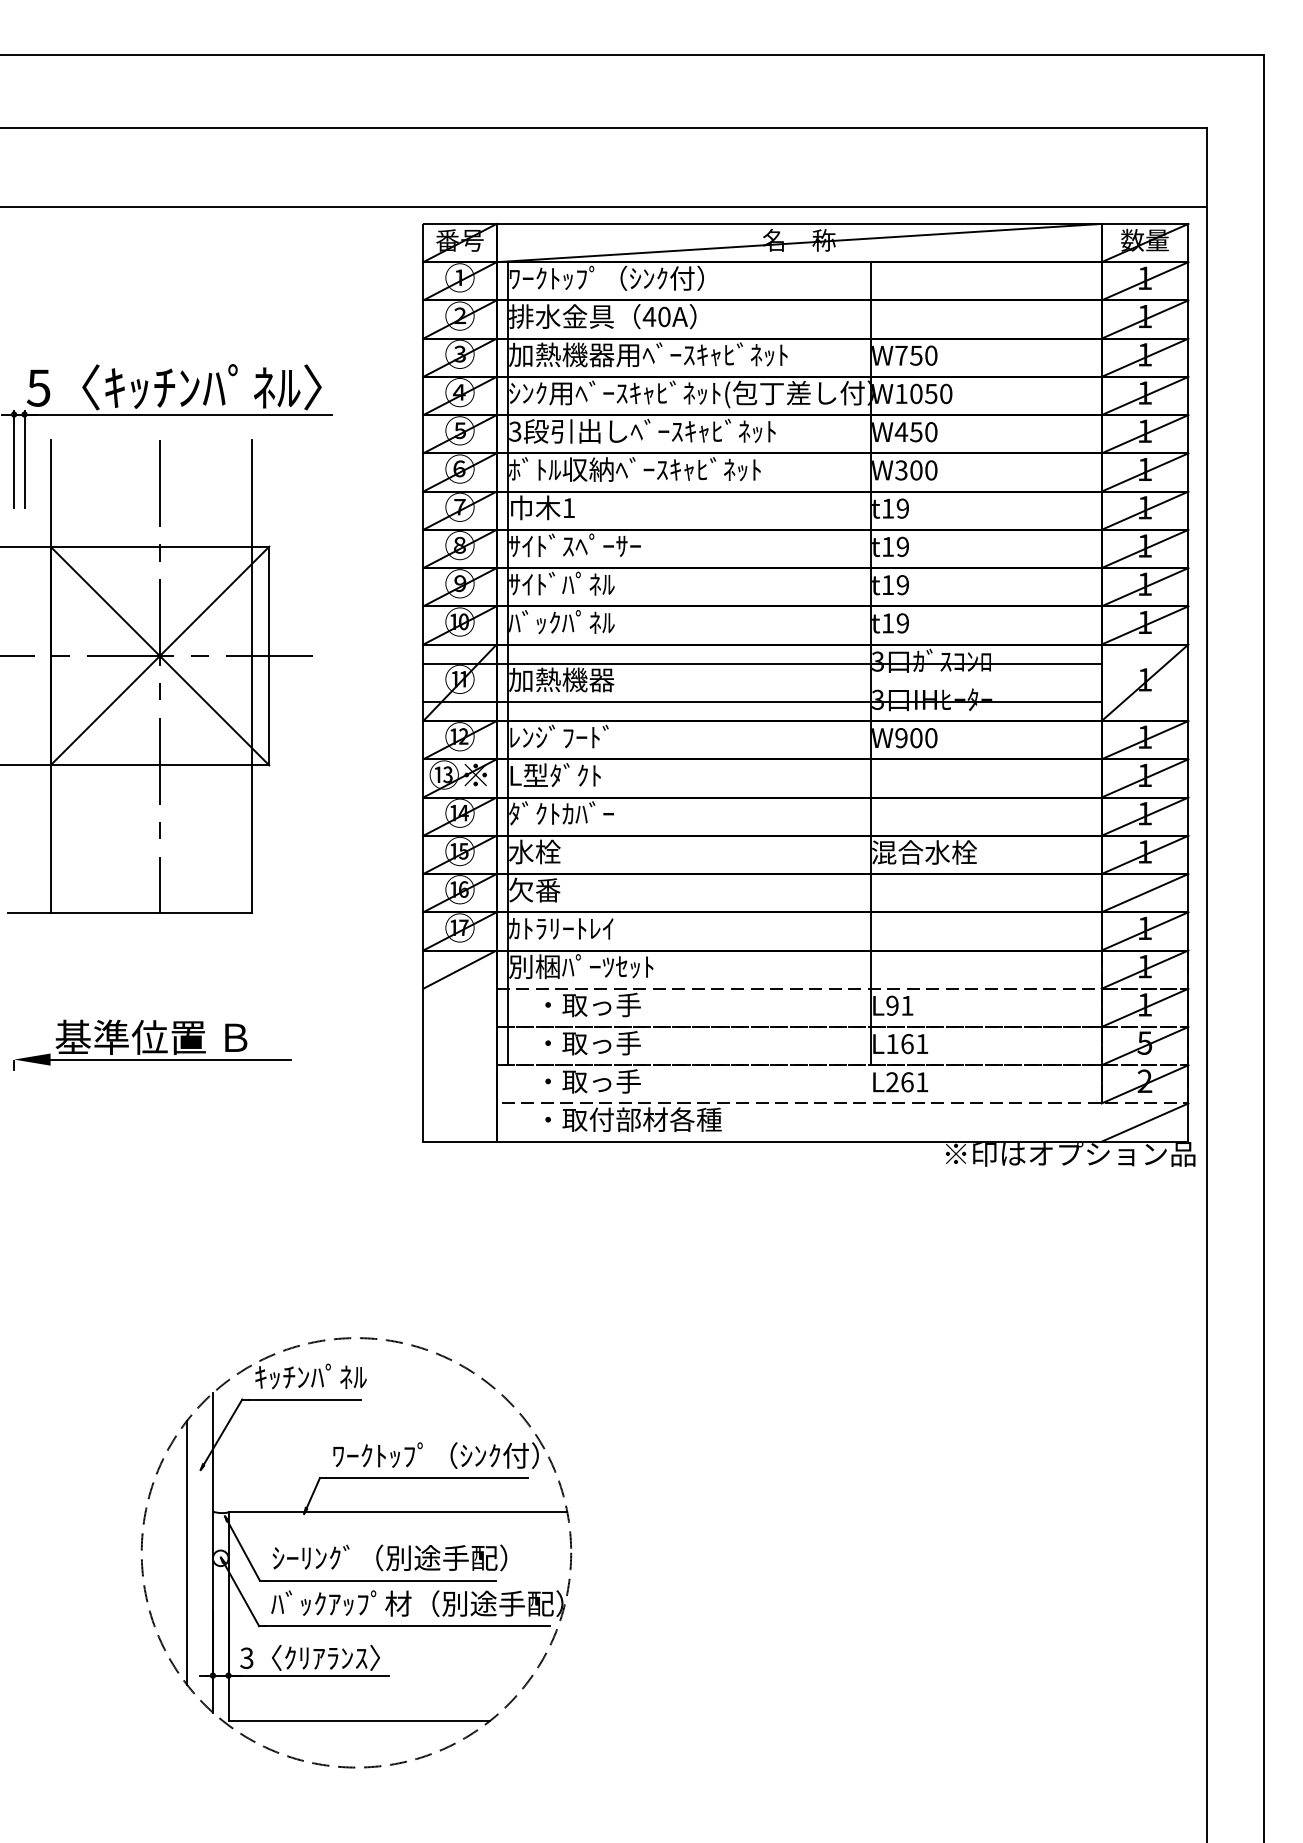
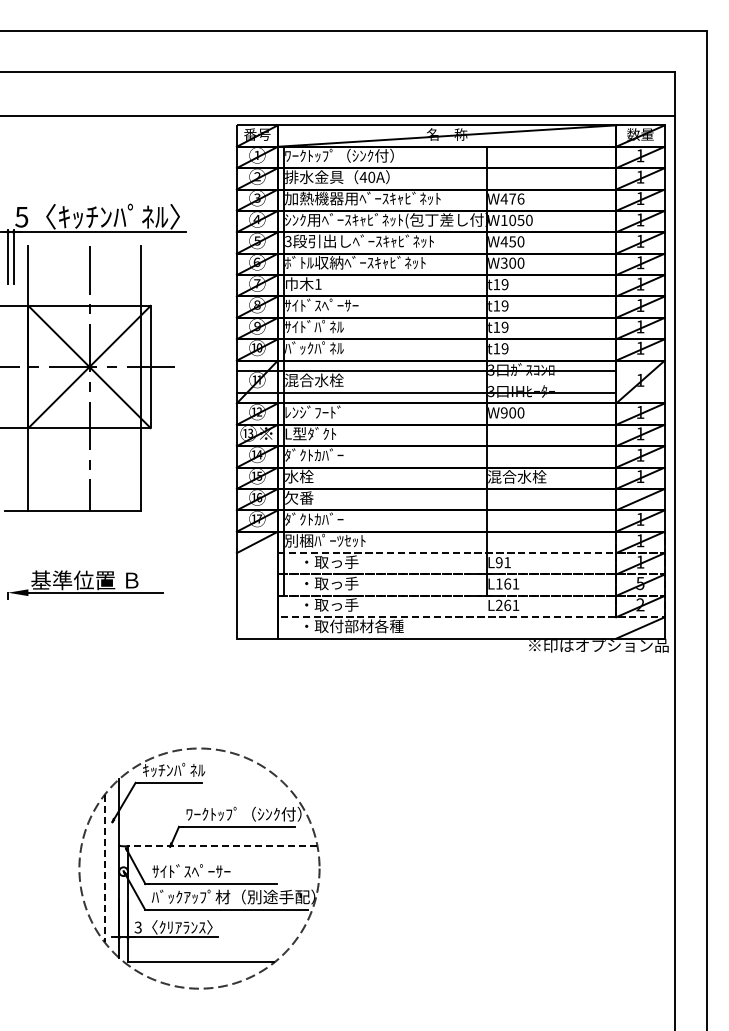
text: (916, 354) -> (512, 198), W750 -> W476
text: (562, 680) -> (314, 380), 加熱機器 -> 混合水栓
text: (562, 926) -> (314, 518), ｶﾄﾗﾘｰﾄﾚｲ -> ﾀﾞｸﾄｶﾊﾞｰ
line: (397, 1513) -> (222, 846), solid -> dashed
line: (186, 1552) -> (104, 868), solid -> dashed
text: (388, 1558) -> (217, 871), ｼｰﾘﾝｸﾞ（別途手配） -> ｻｲﾄﾞｽﾍﾟｰｻｰ

